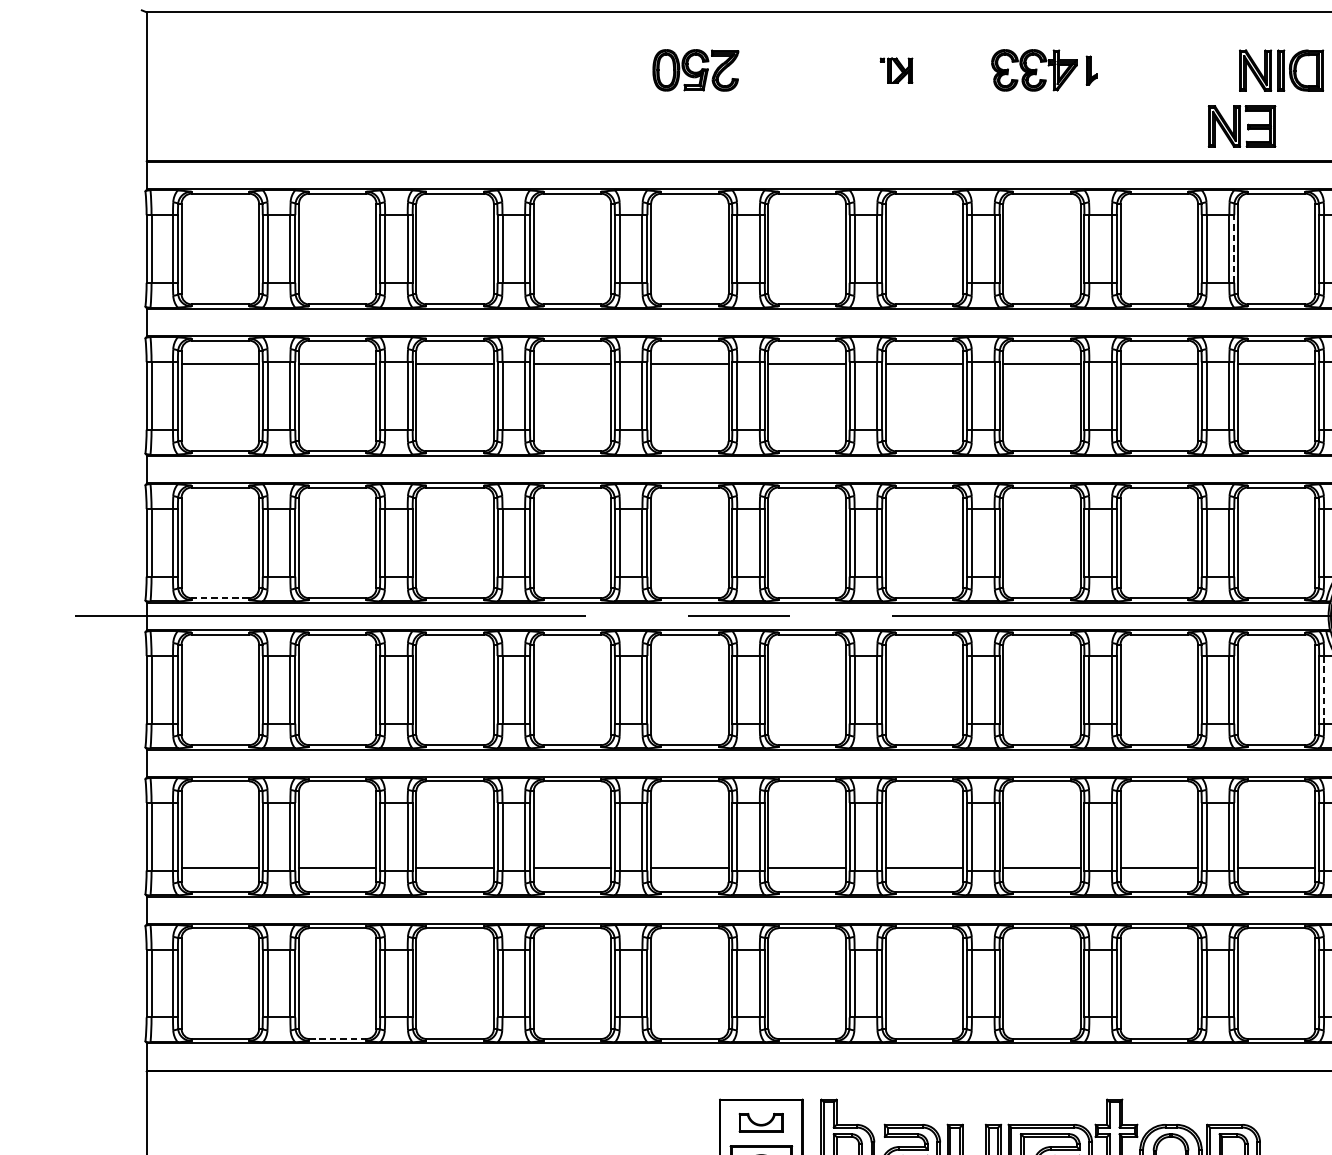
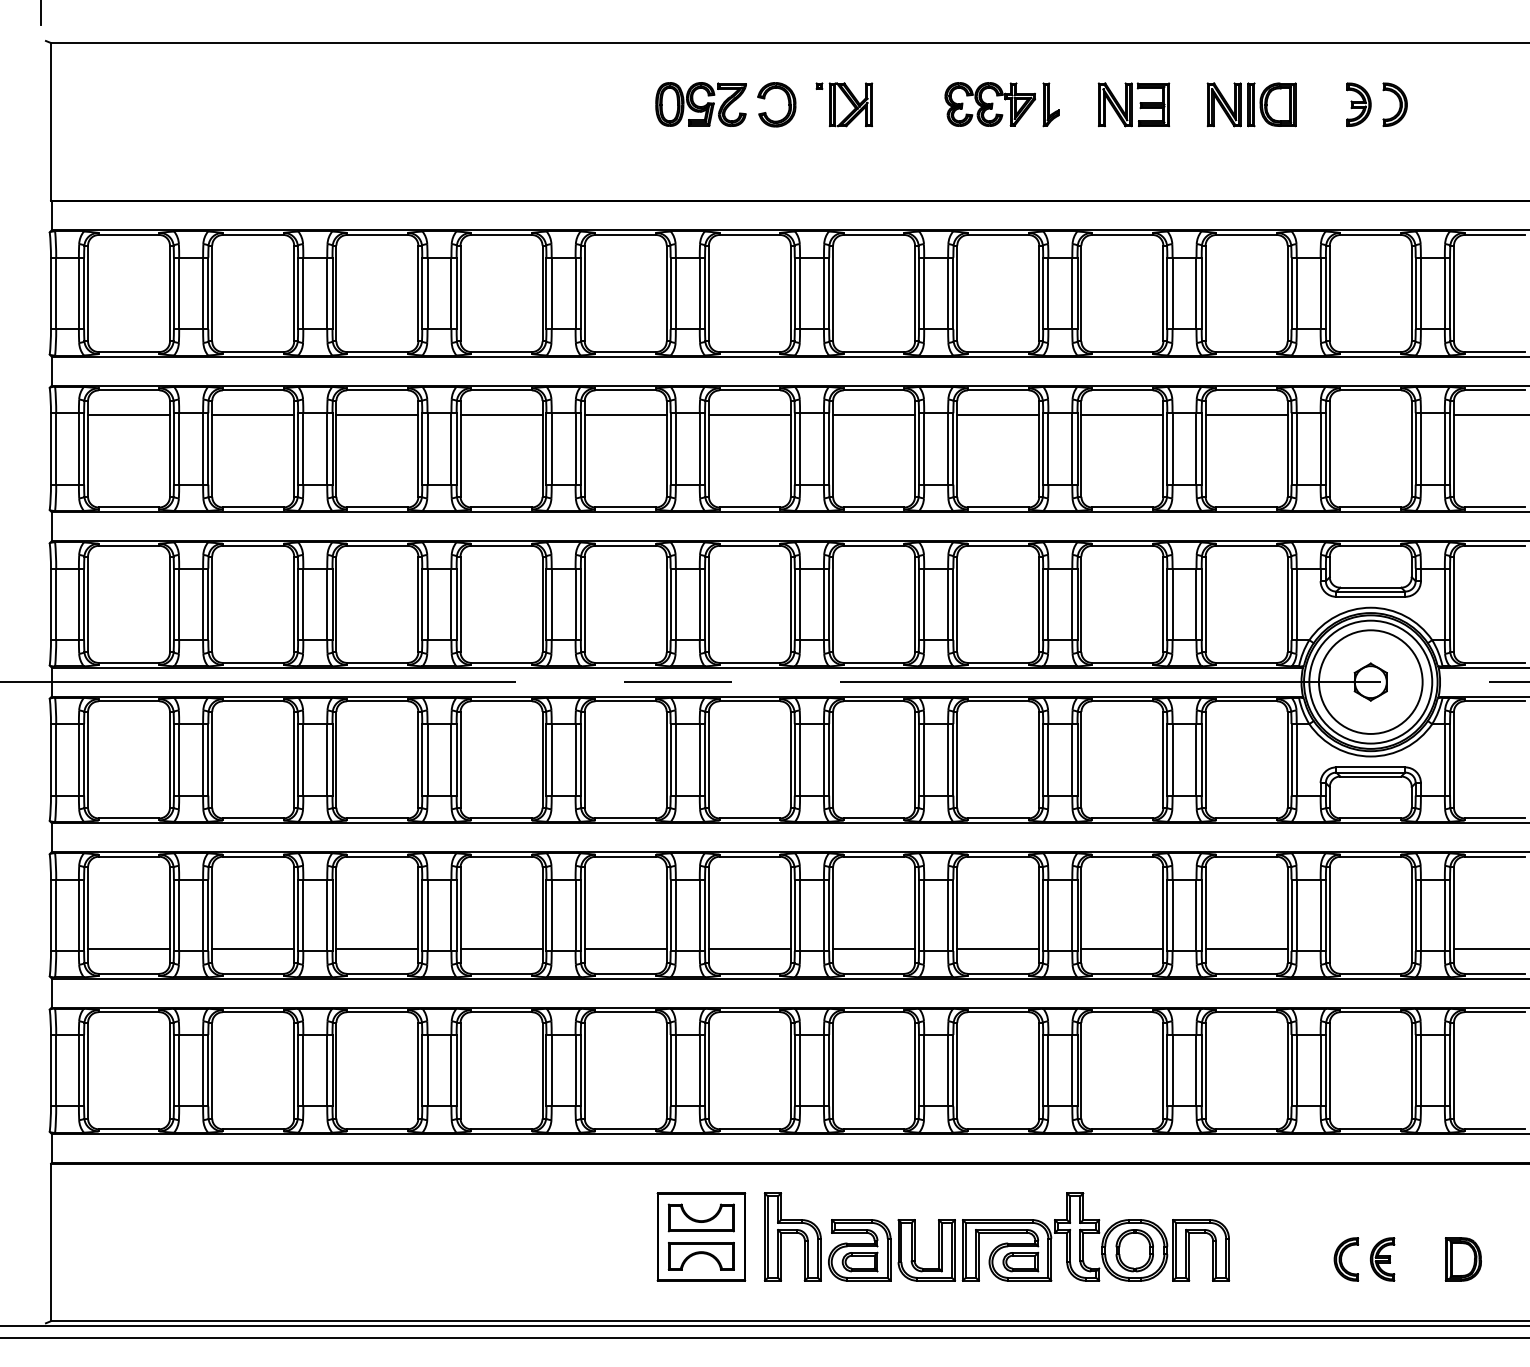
part: (695, 70) -> (700, 104), moved
part: (843, 70) -> (788, 104), added
part: (896, 70) -> (844, 104), size x1.67
part: (1091, 70) -> (1050, 104), size x1.43
part: (1241, 126) -> (1133, 104), moved
line: (1234, 249) -> (1201, 293), dashed -> solid
line: (219, 597) -> (128, 662), dashed -> solid
line: (1323, 689) -> (1296, 759), dashed -> solid
line: (338, 1039) -> (253, 1129), dashed -> solid
part: (760, 1122) -> (700, 1217), size x1.43

